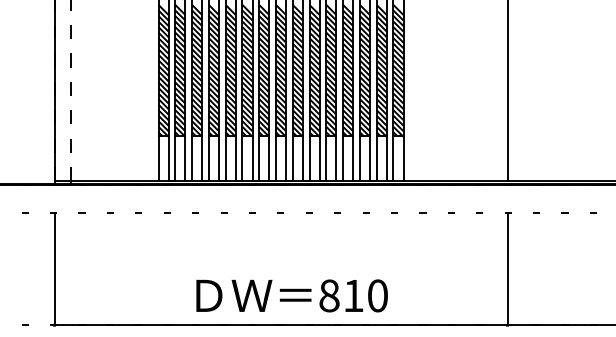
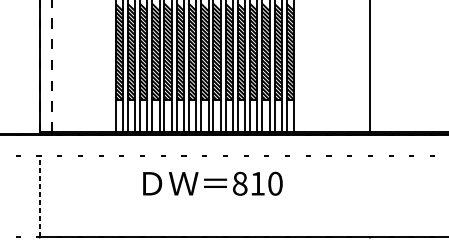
line: (54, 269) -> (39, 196), solid -> dashed
line: (507, 269) -> (369, 196), removed
text: (291, 295) -> (212, 183), moved

